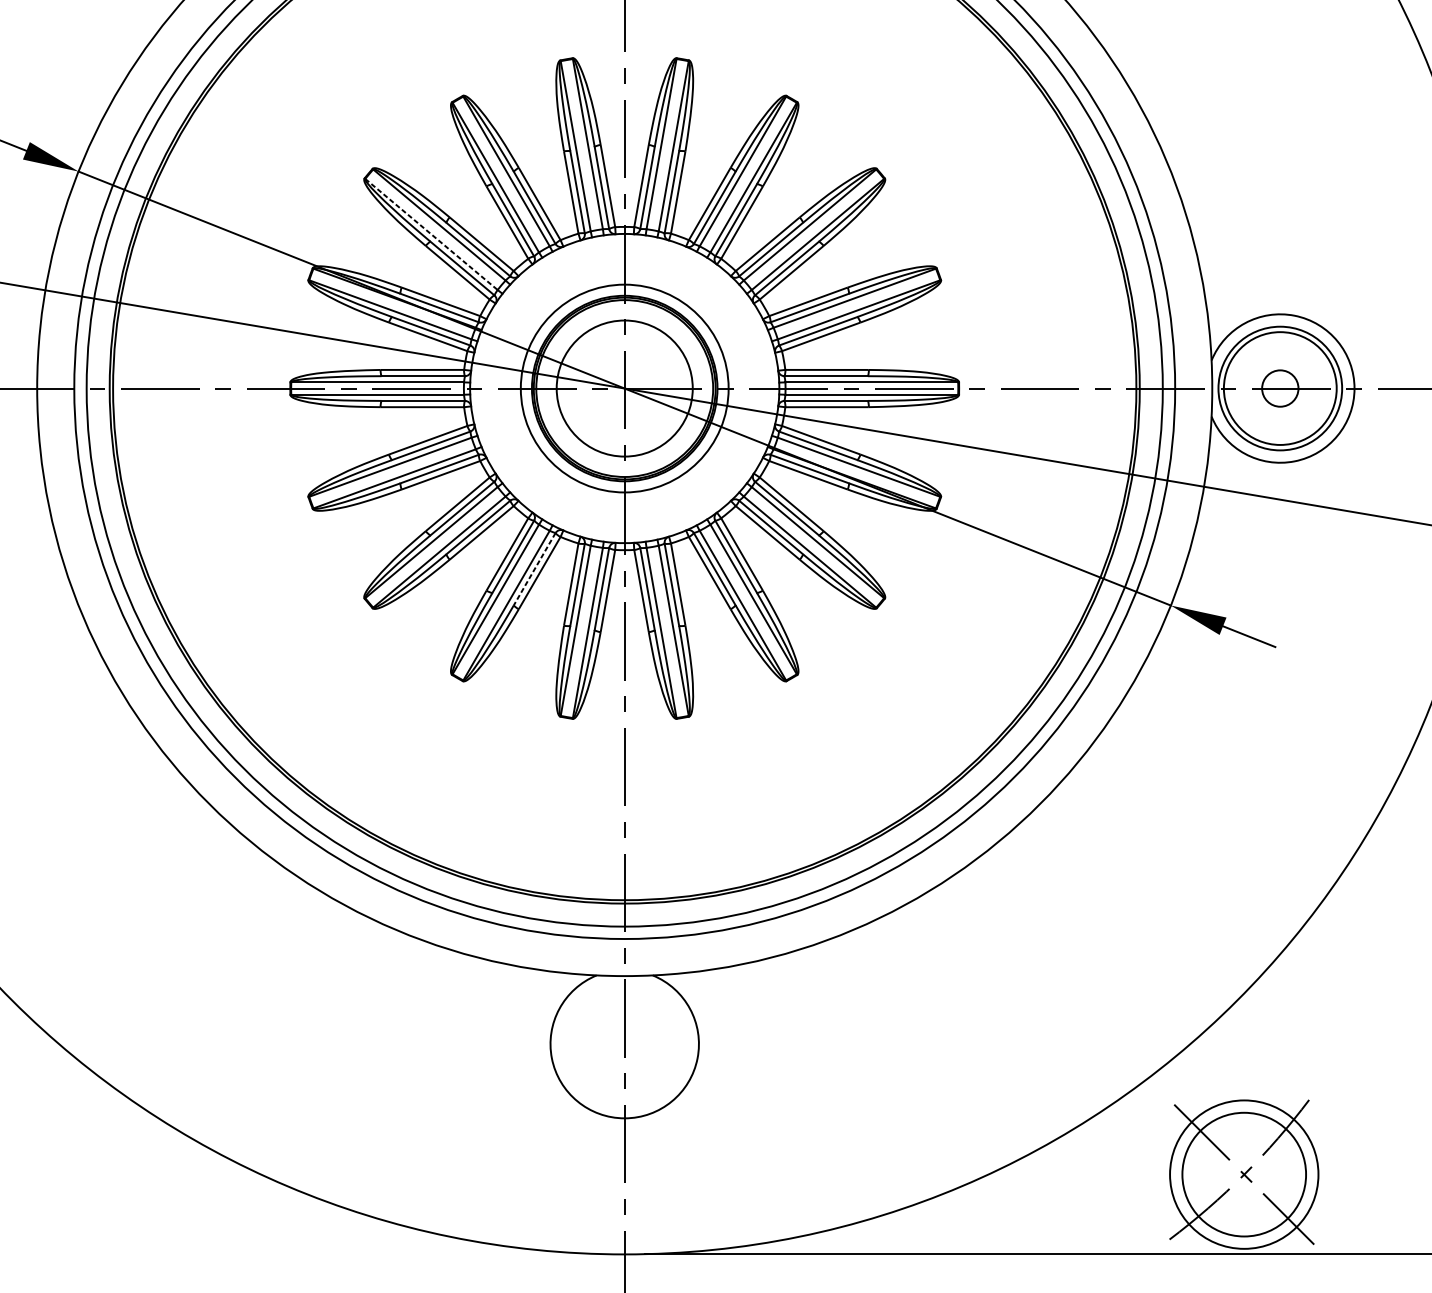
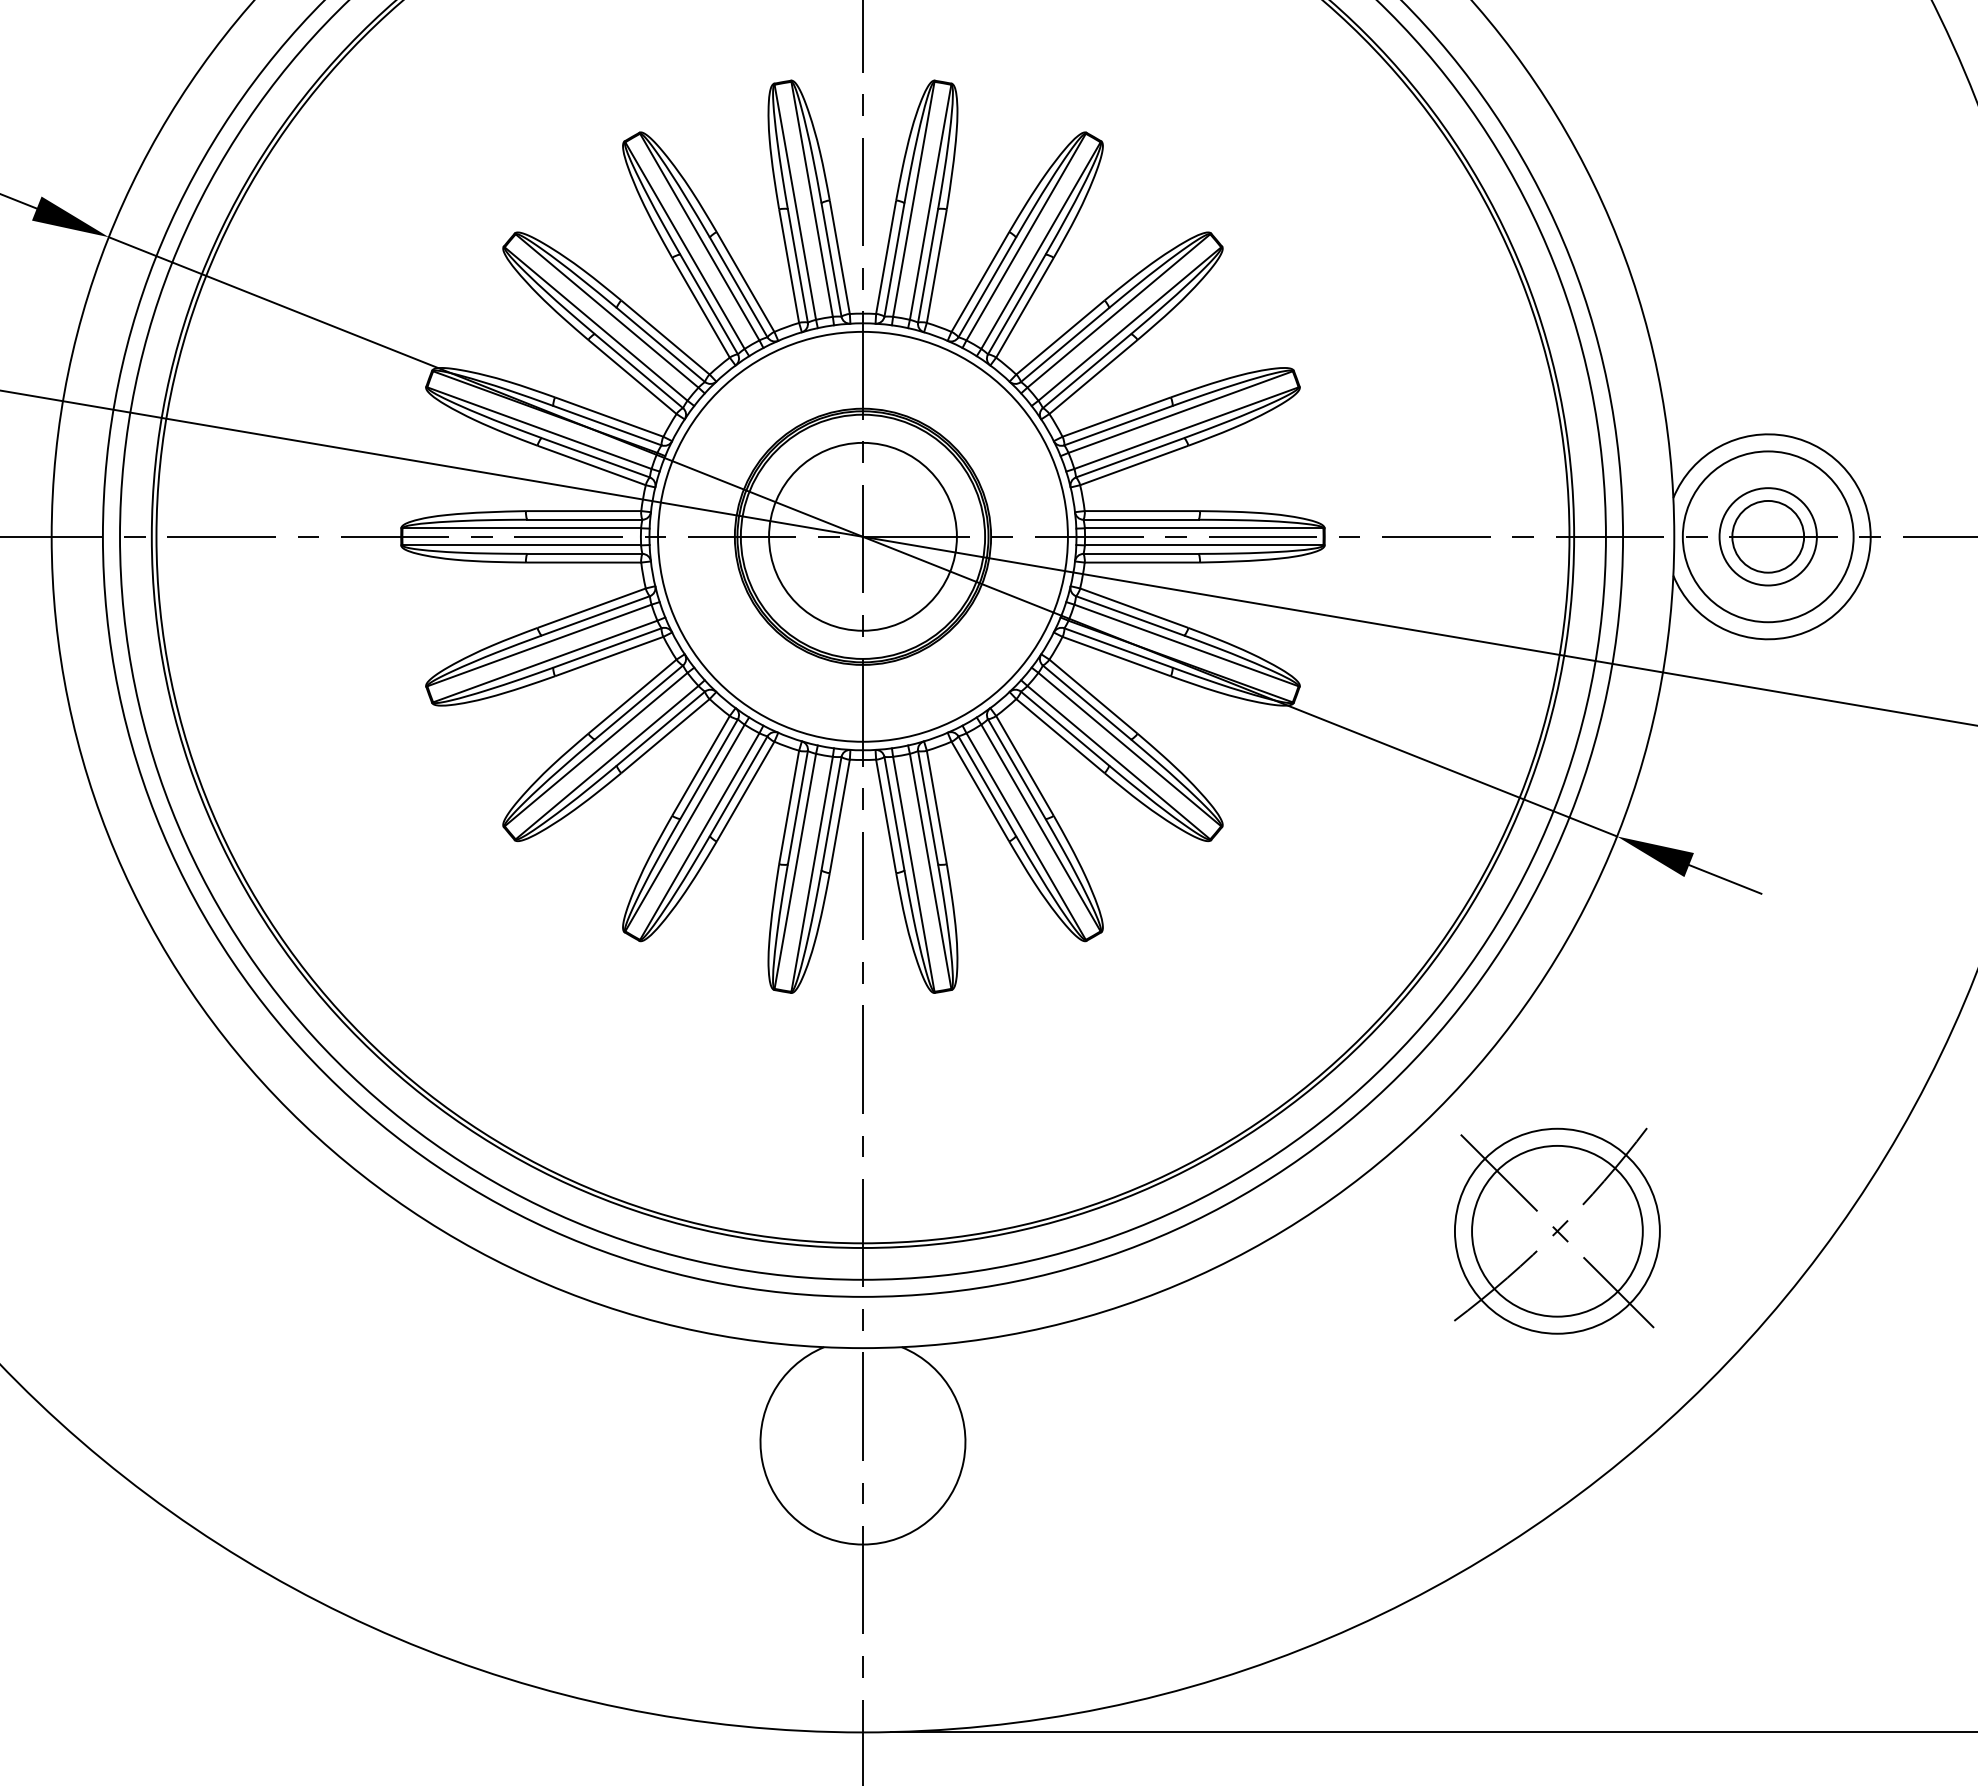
line: (431, 234) -> (596, 324), dashed -> solid
circle: (624, 388) -> (862, 536), size x1.43
circle: (1279, 388) -> (1767, 536), size x0.62
circle: (1280, 388) -> (1768, 536), size x1.43
line: (534, 569) -> (738, 786), dashed -> solid
part: (1244, 1174) -> (1557, 1230), moved

